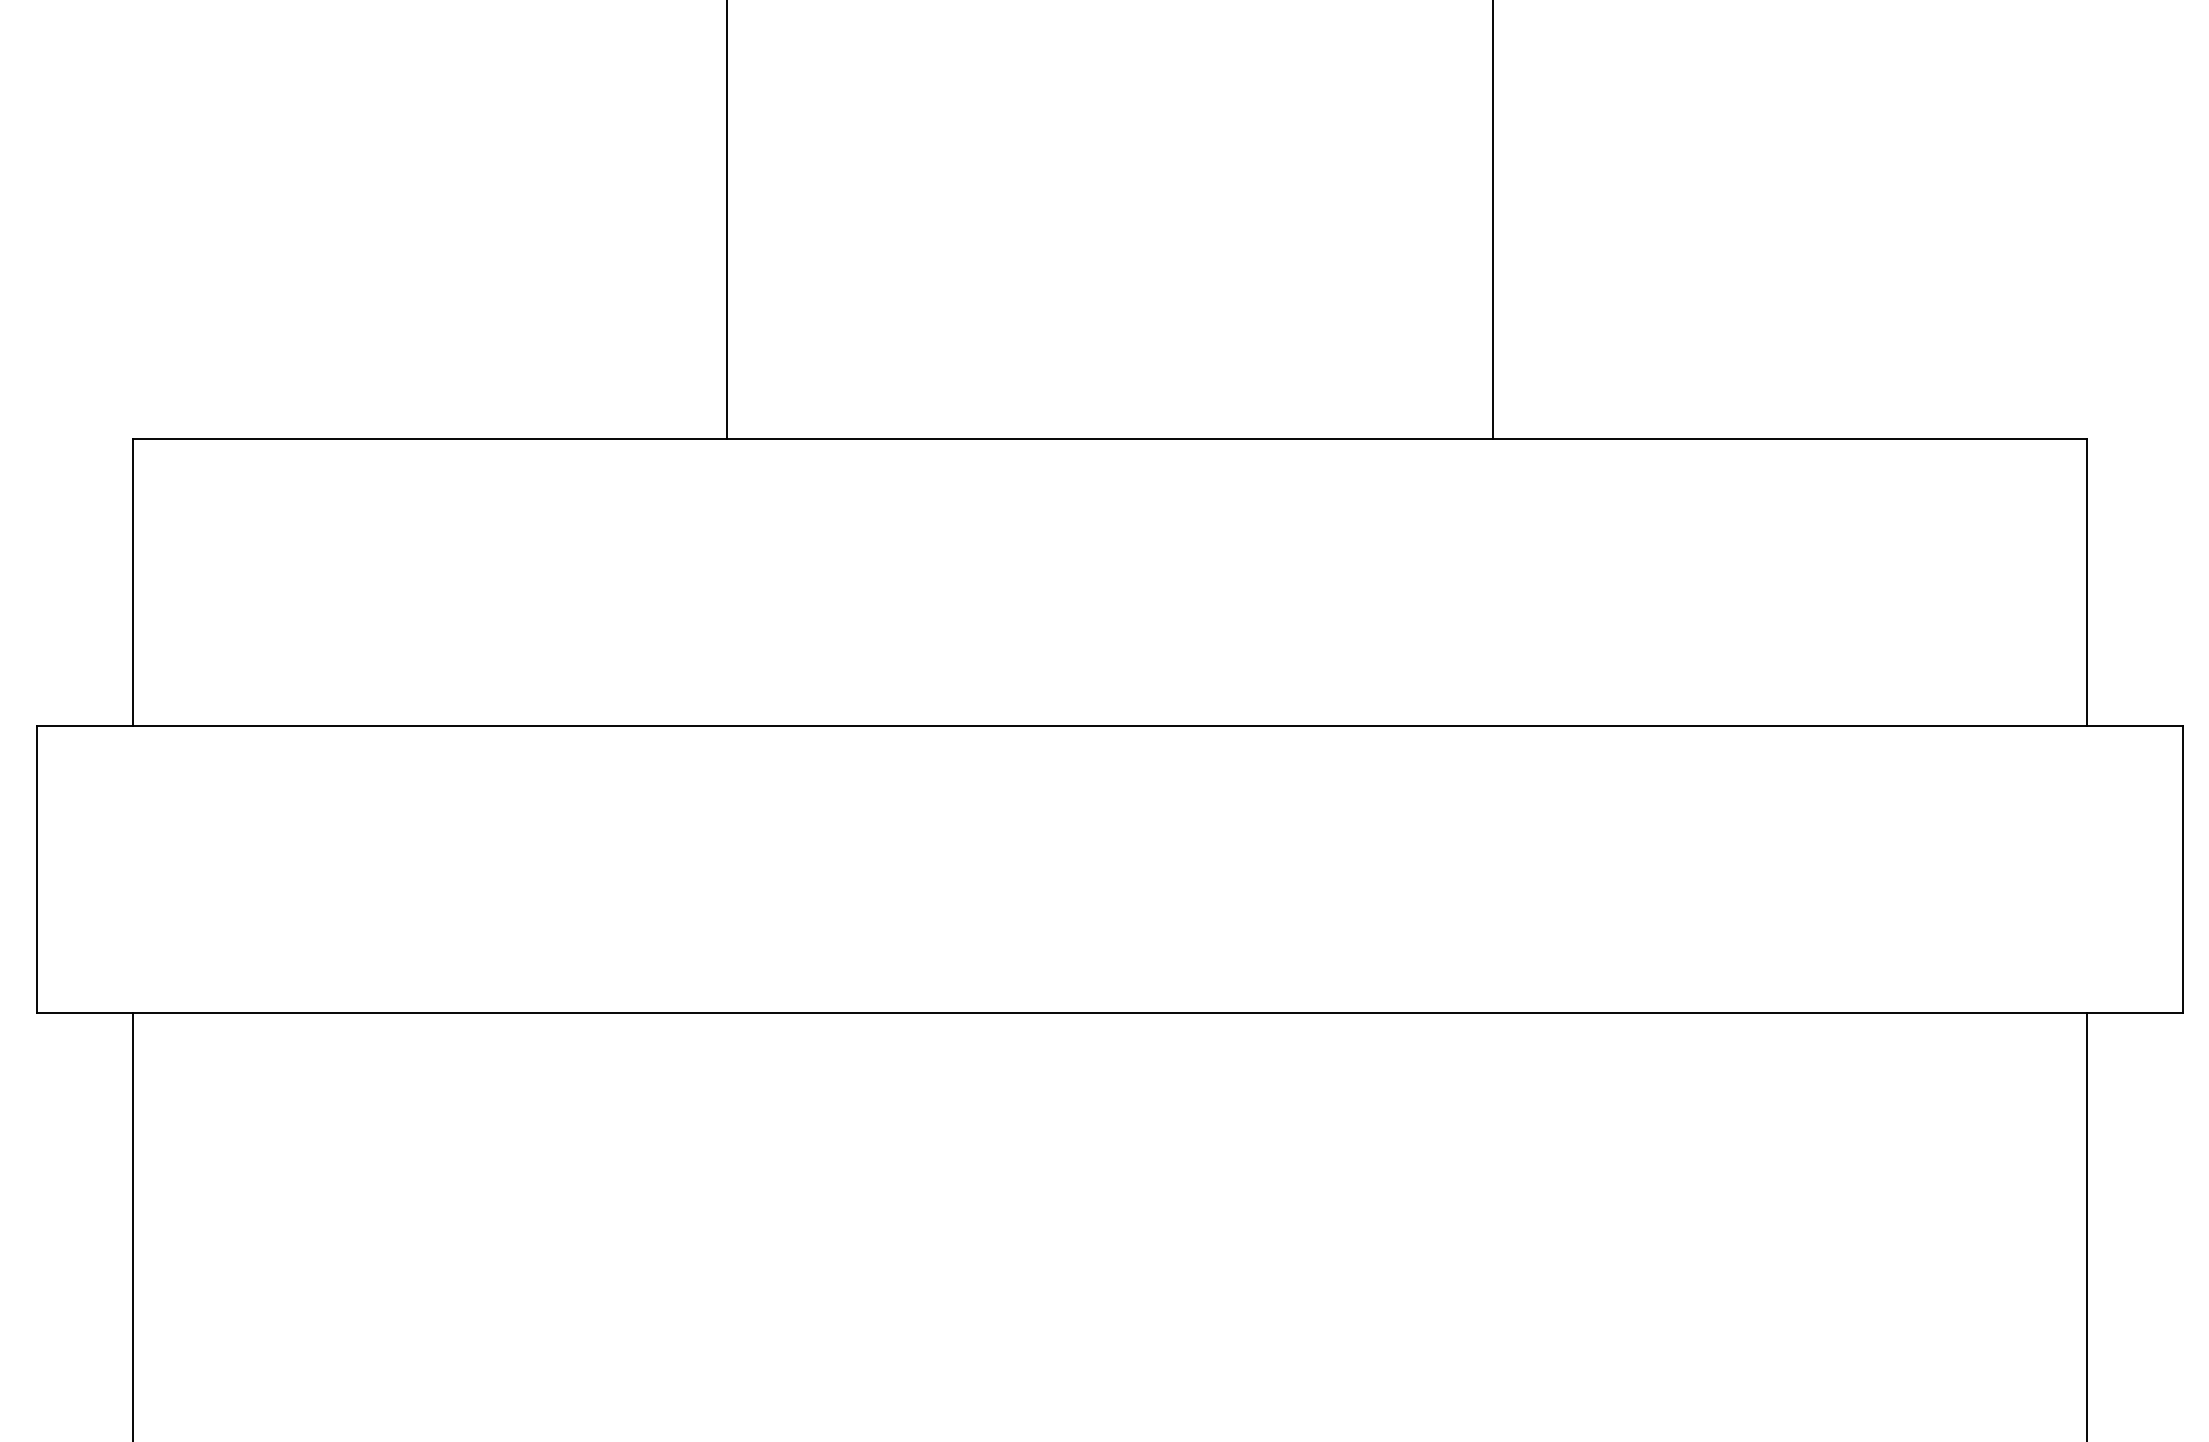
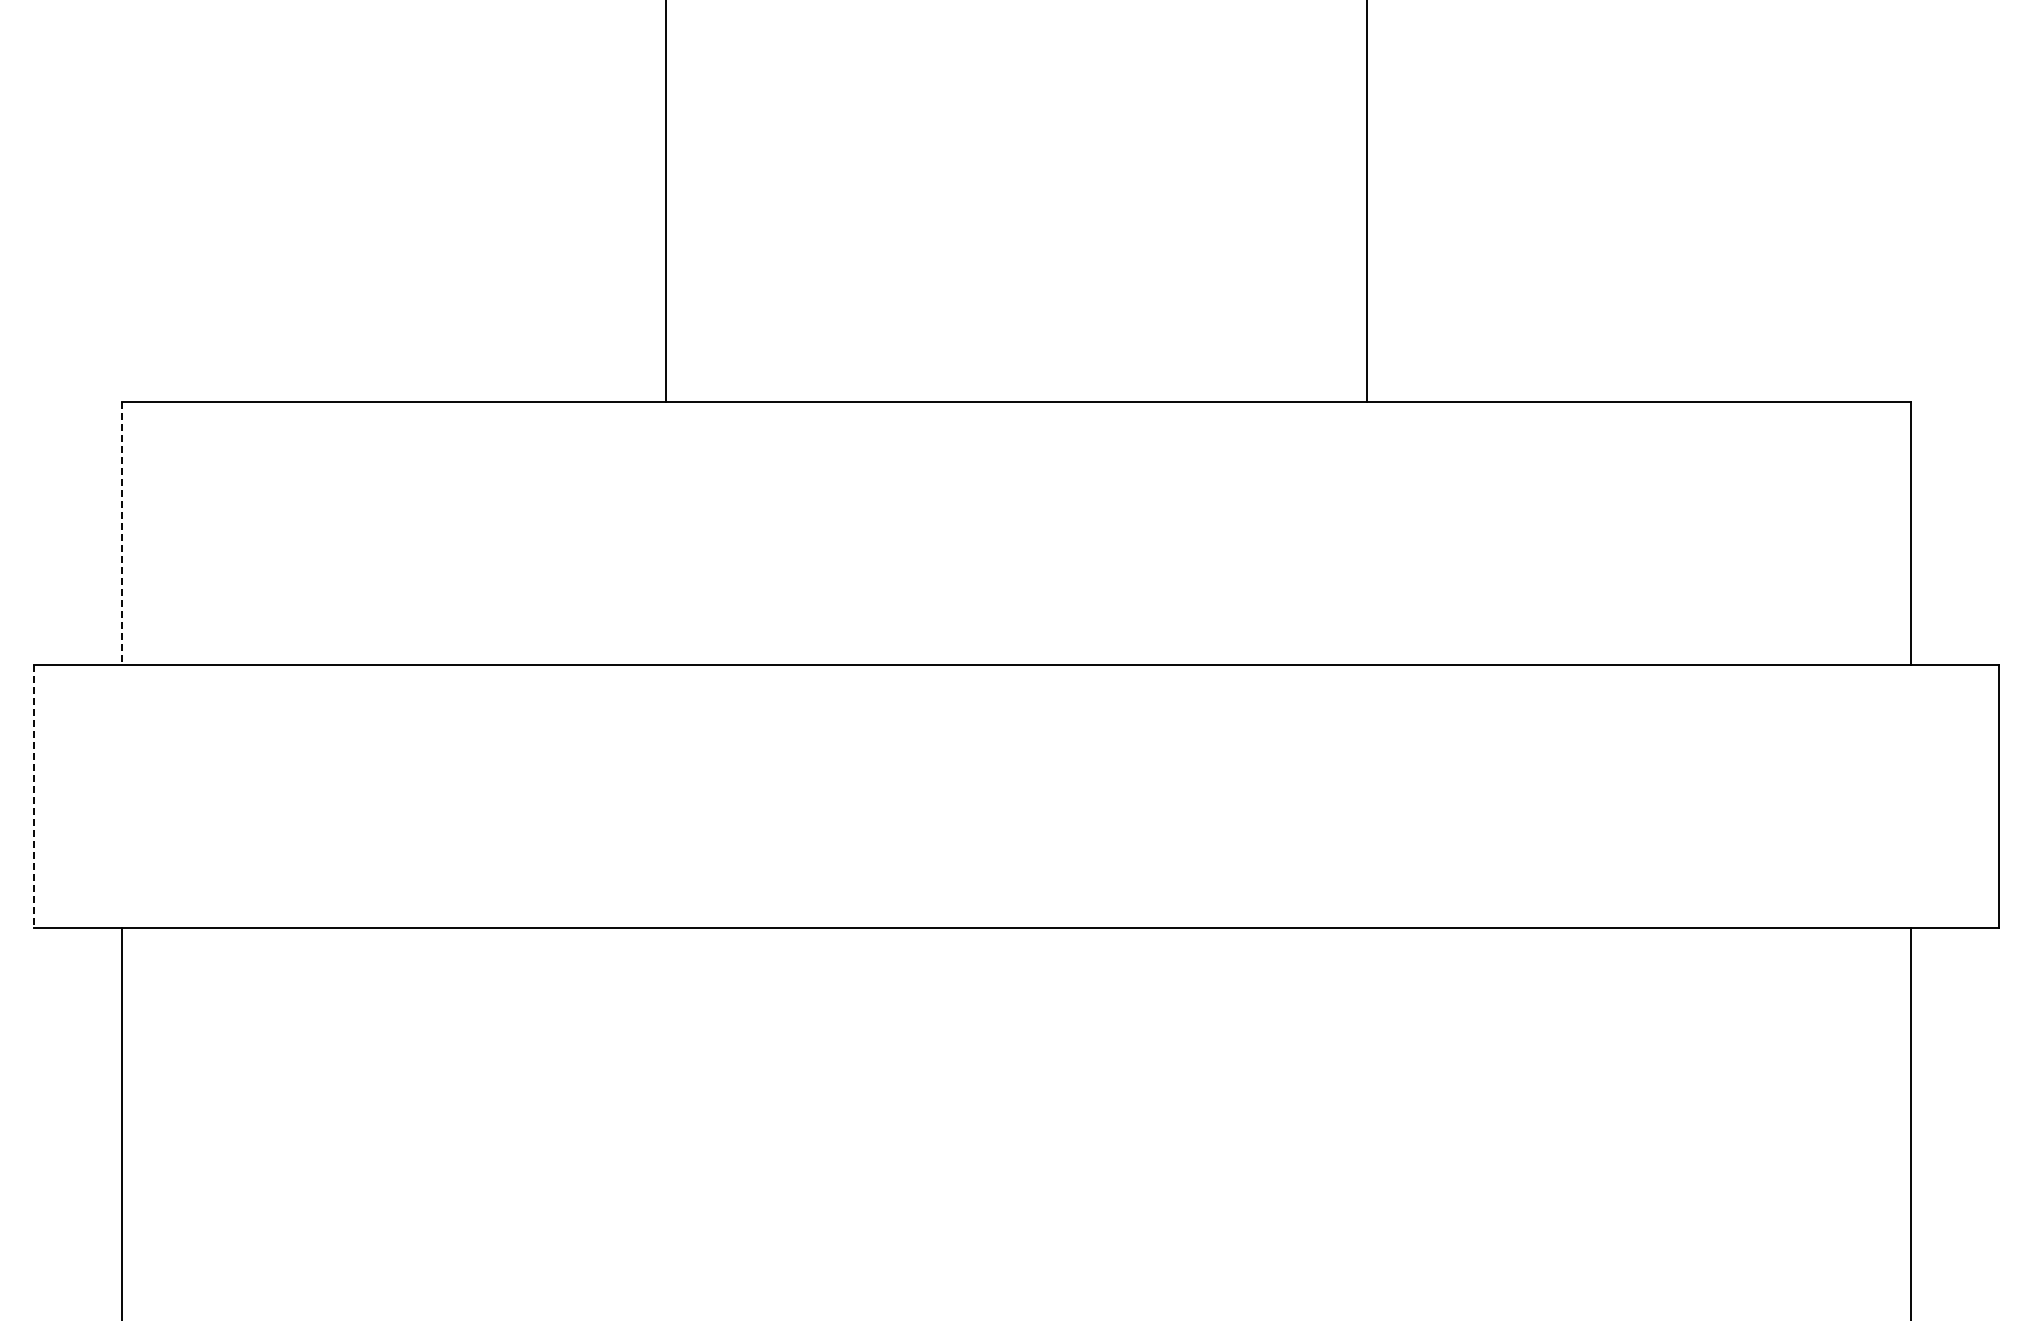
line: (132, 582) -> (121, 533), solid -> dashed
line: (36, 869) -> (33, 796), solid -> dashed

